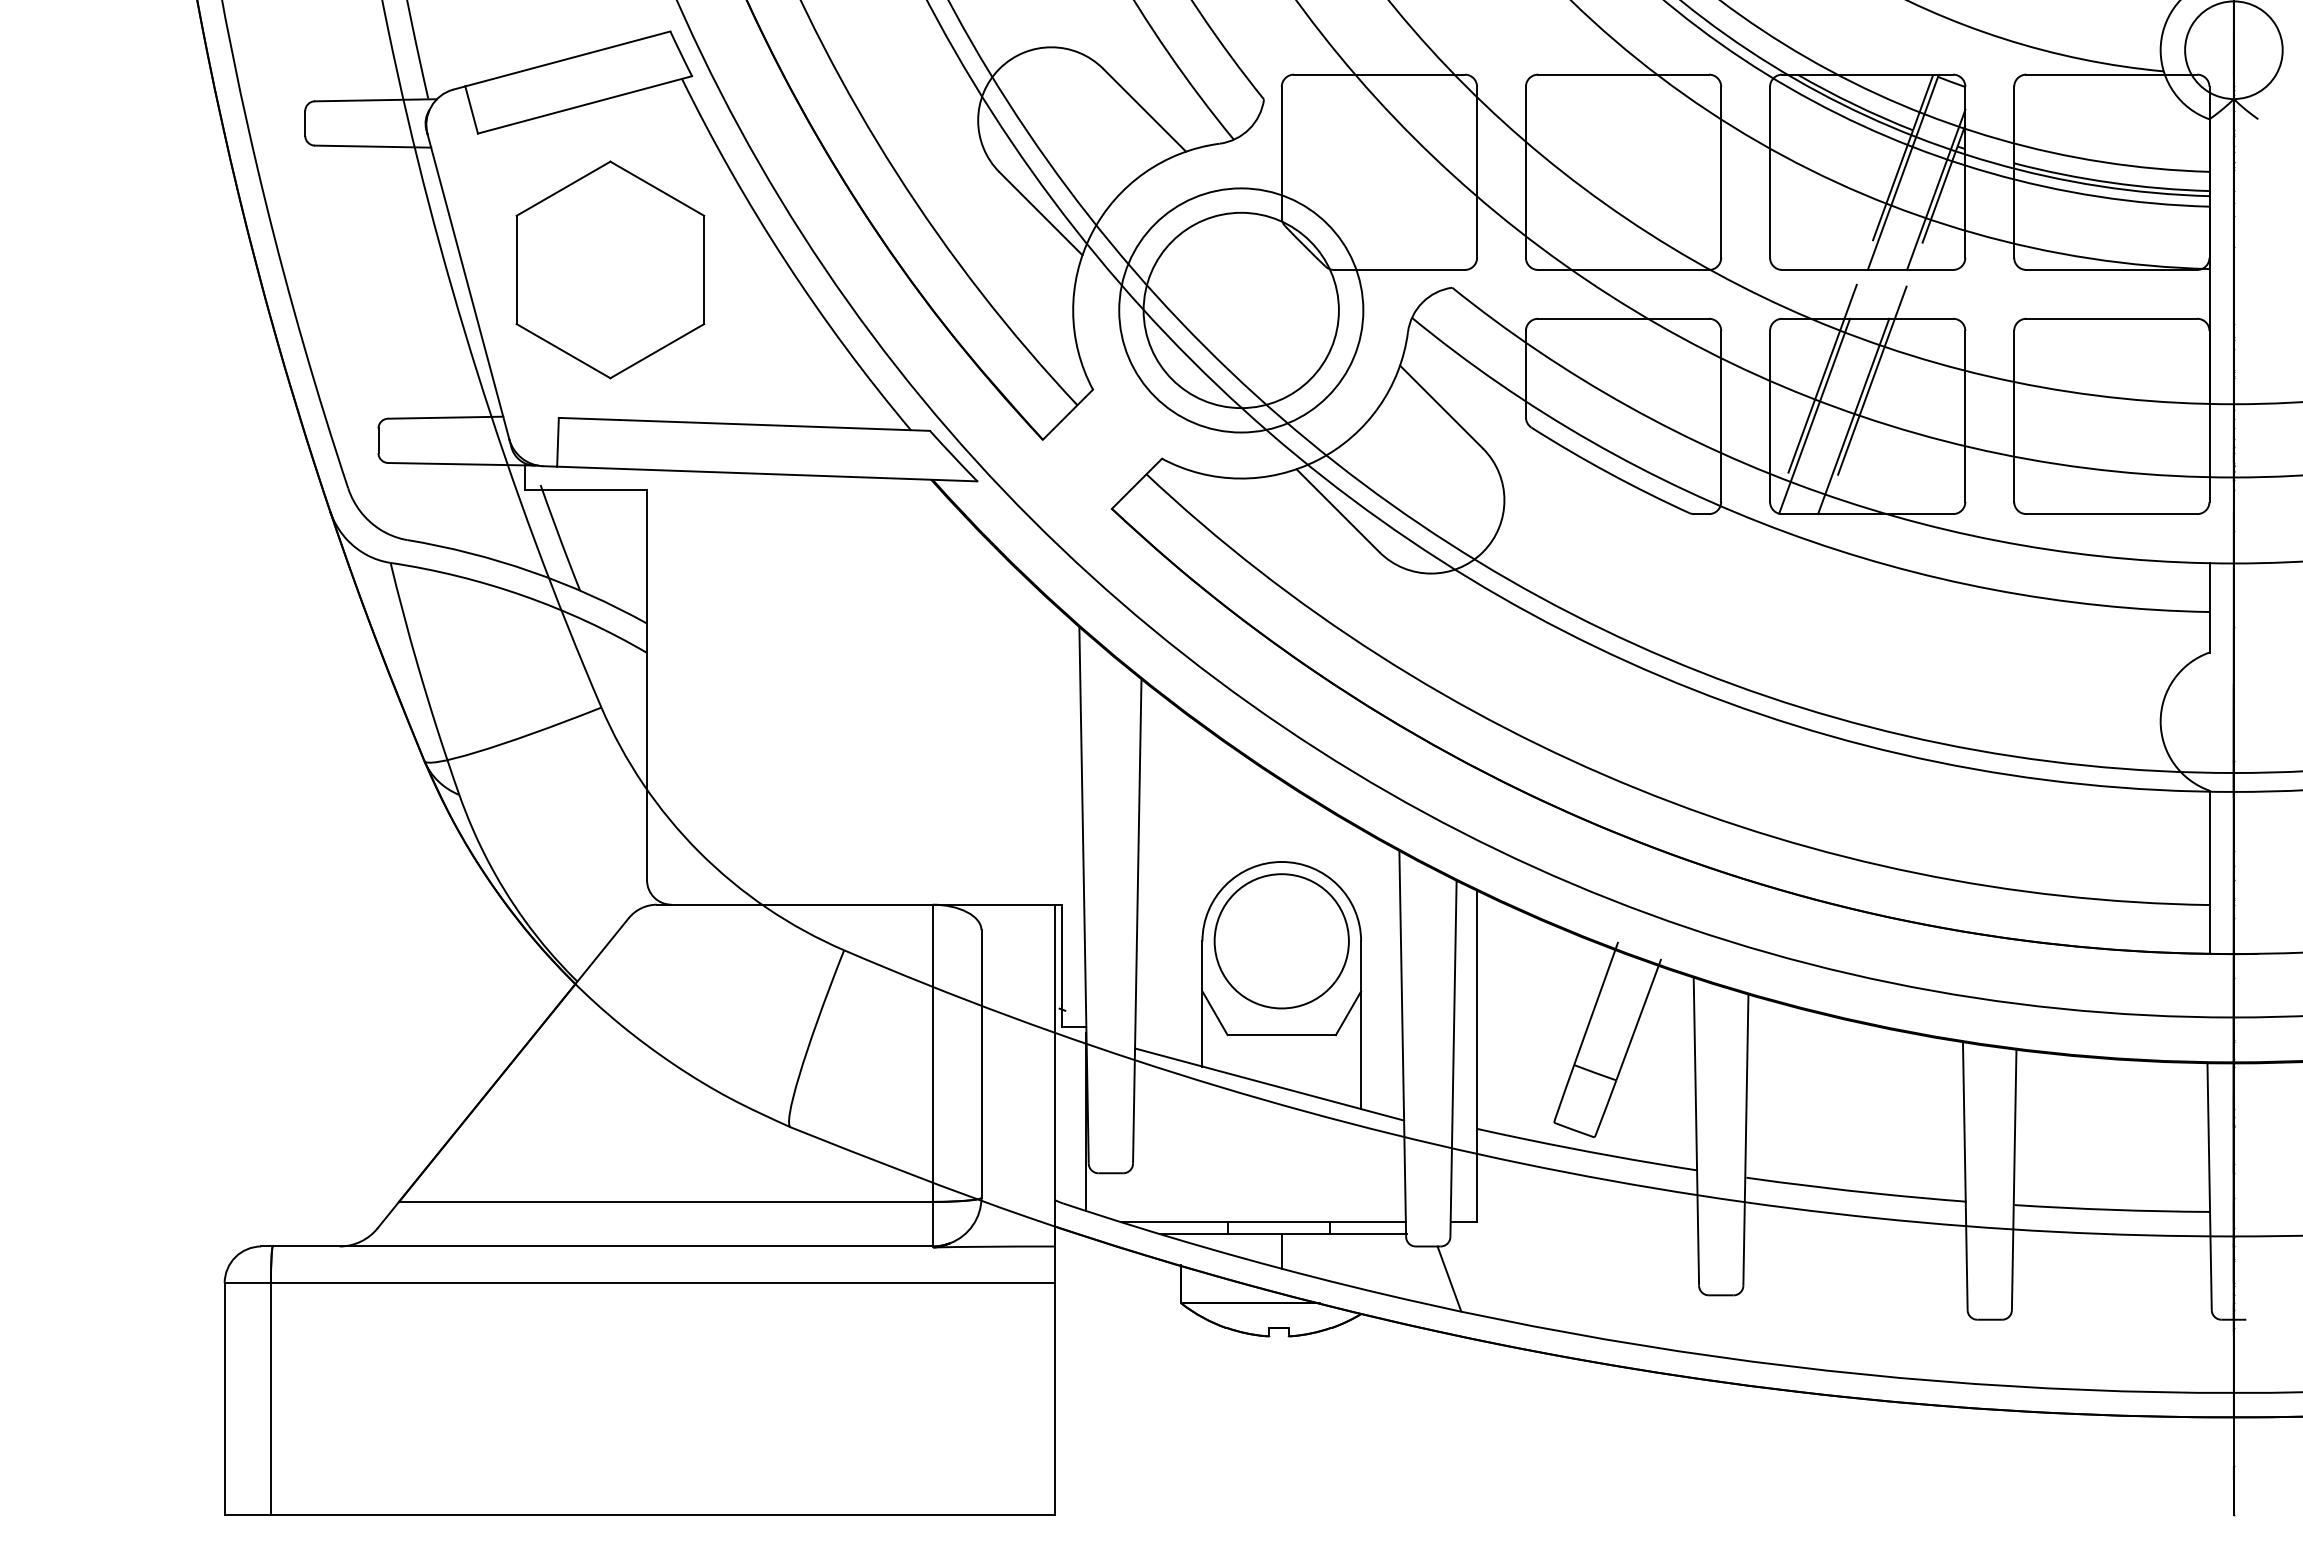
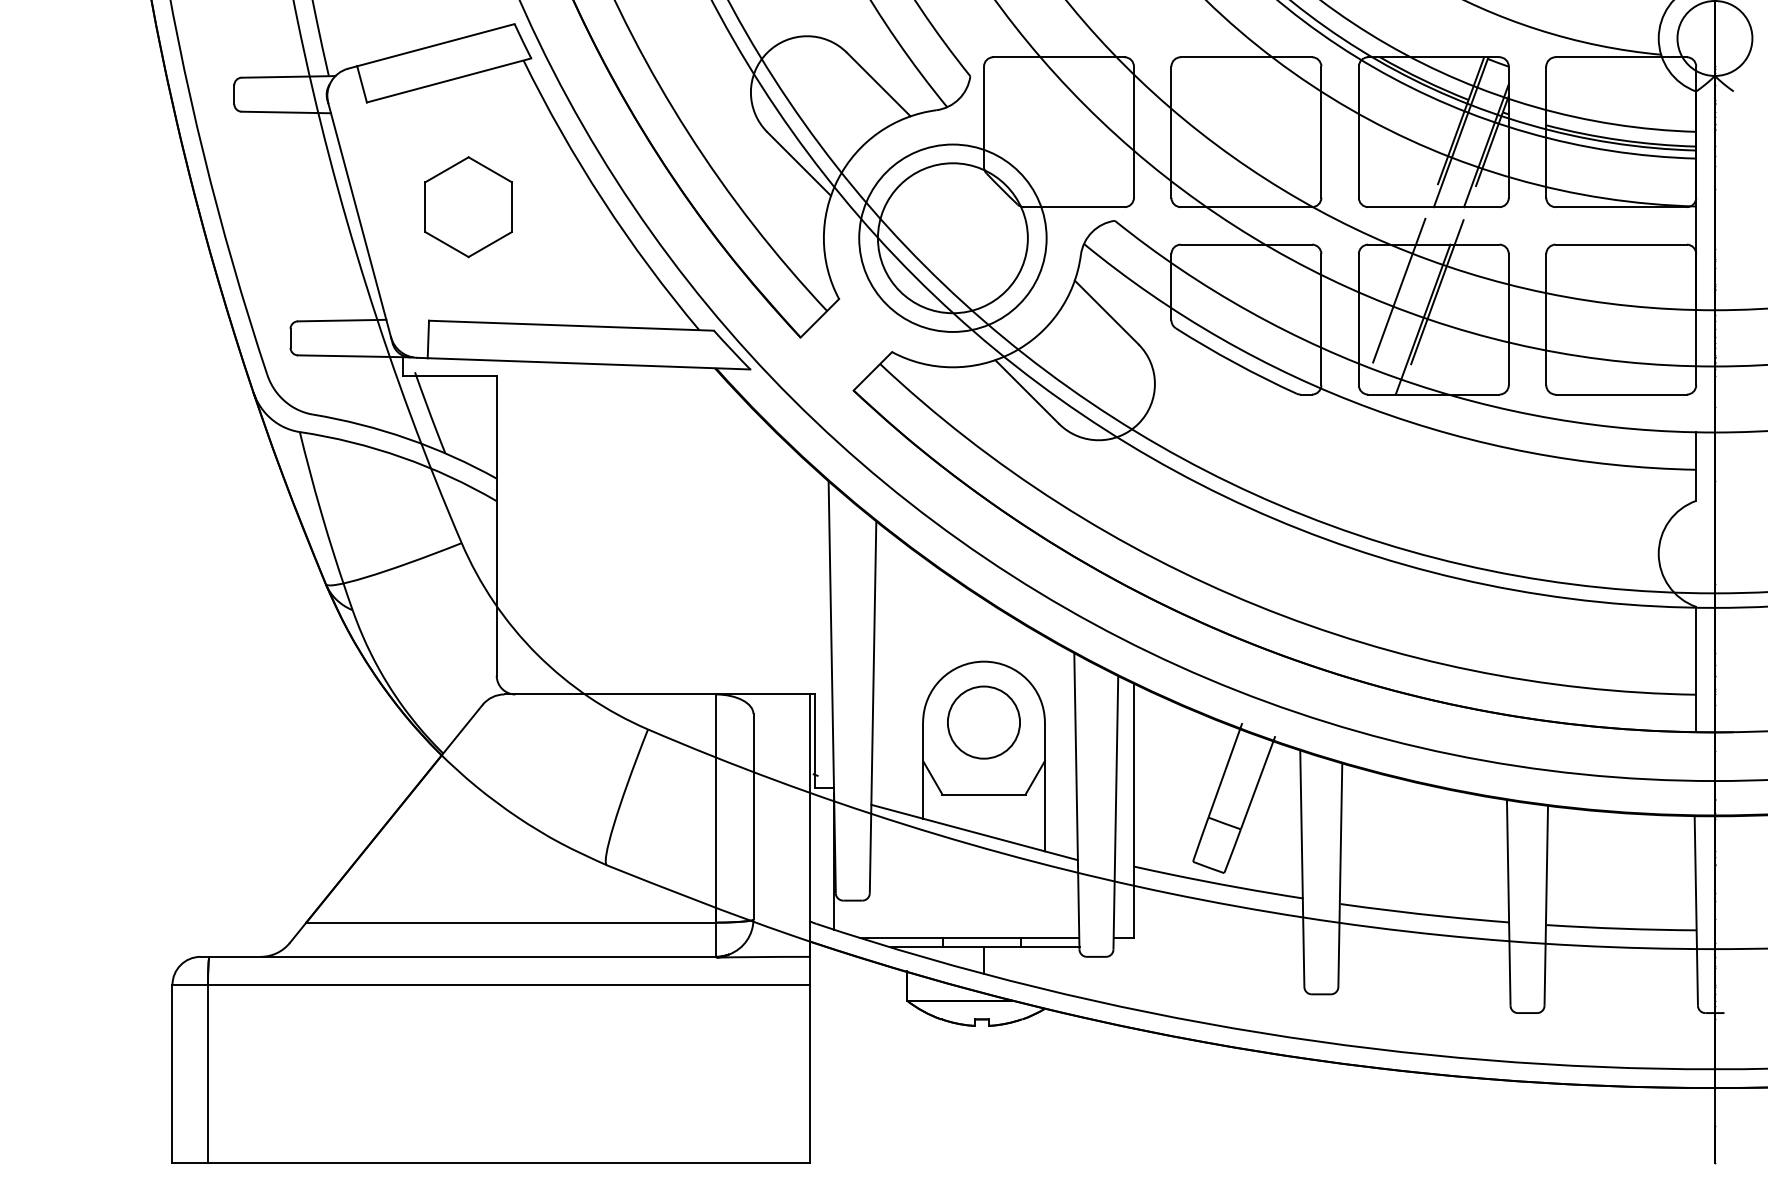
part: (610, 269) -> (468, 206), size x0.6
line: (1814, 415) -> (1392, 318), removed
circle: (1281, 941) -> (983, 722), size x0.7
line: (1449, 1278) -> (1112, 981), removed

